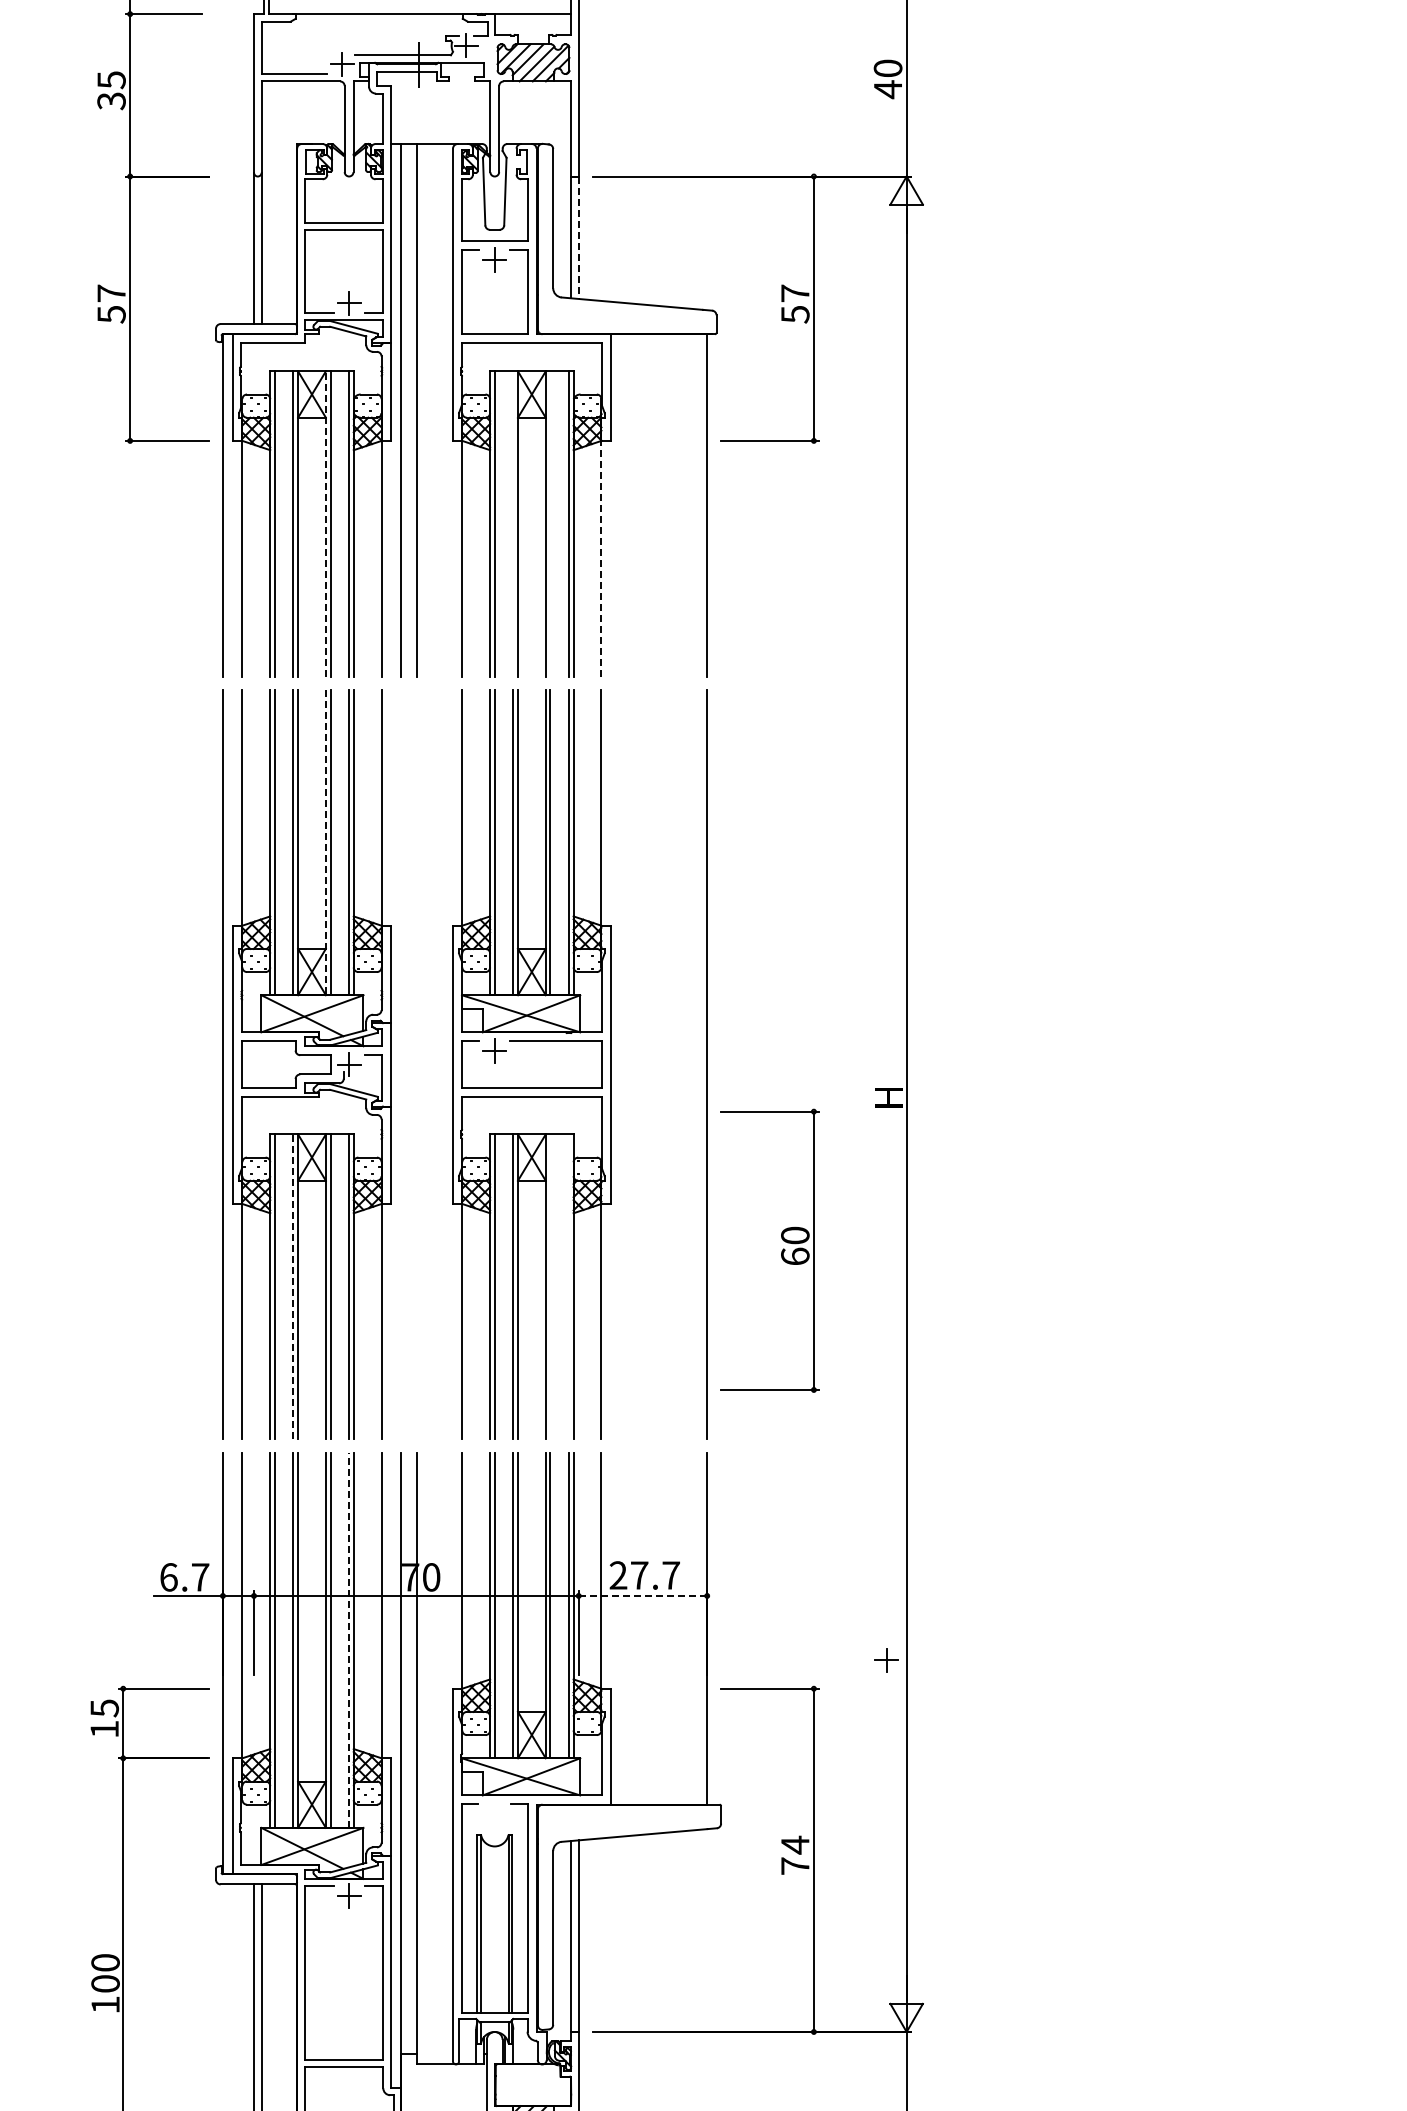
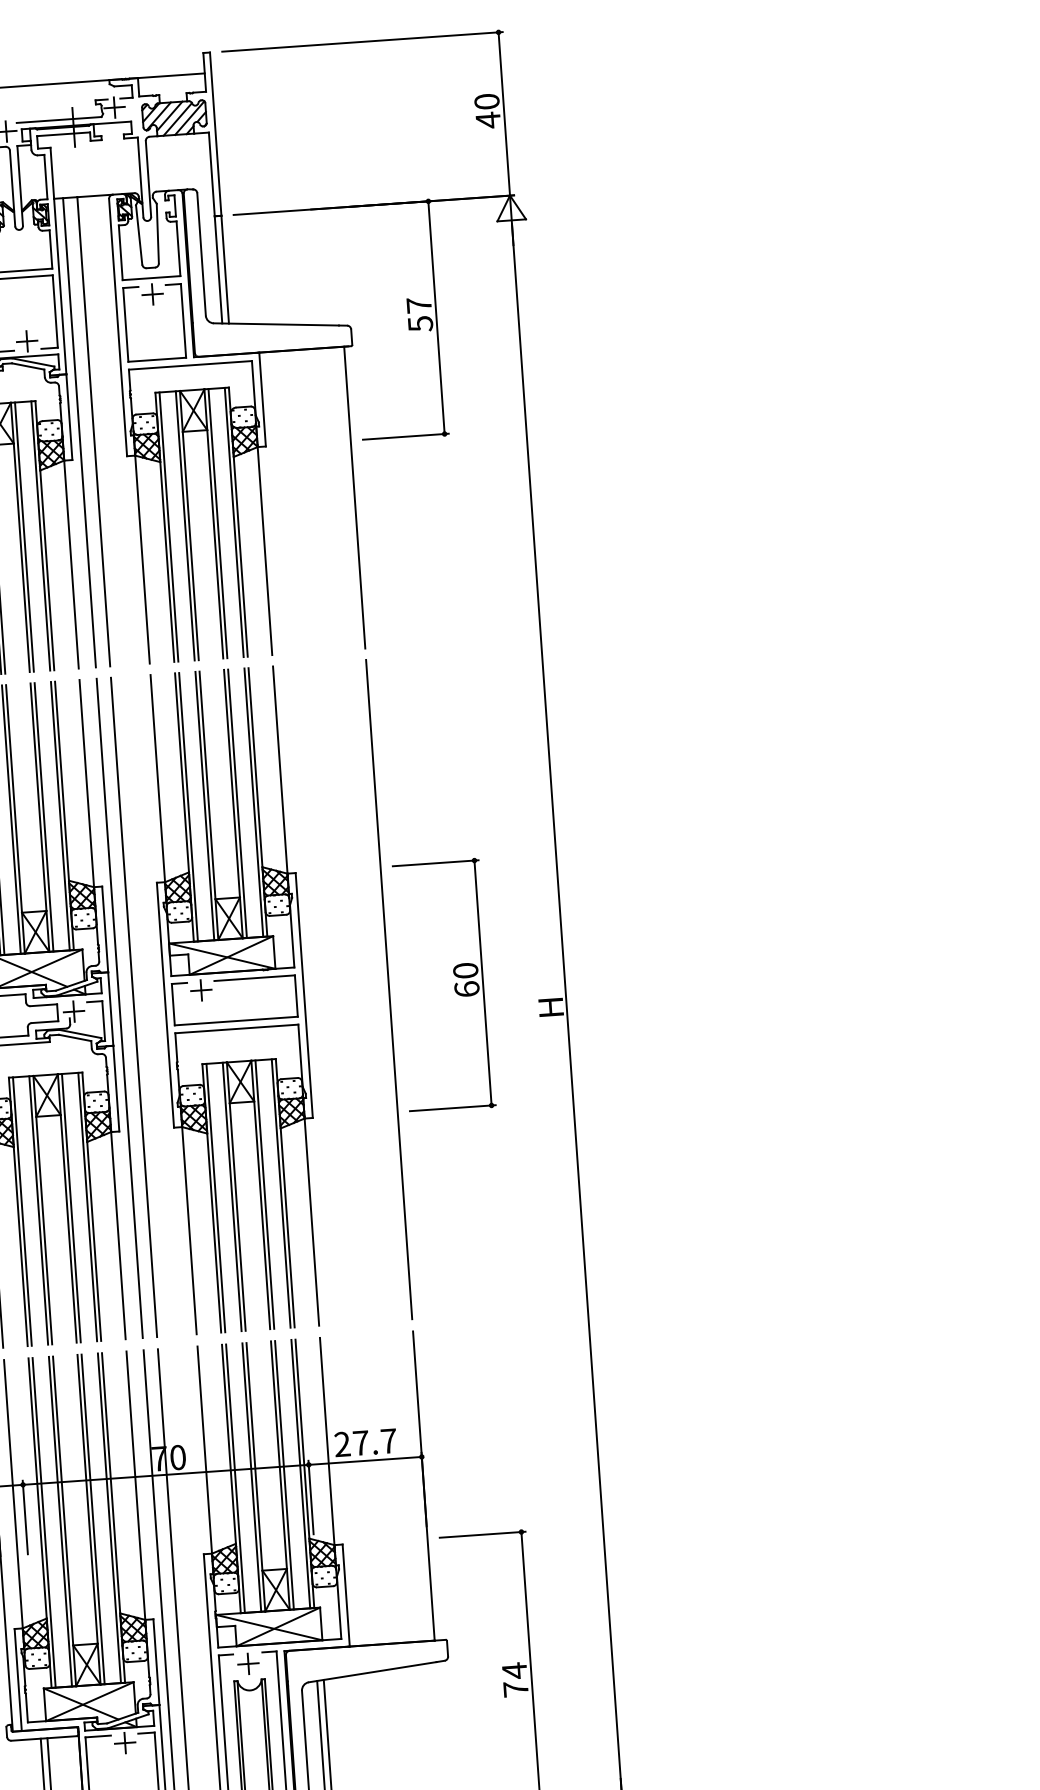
line: (578, 238) -> (225, 270), dashed -> solid
line: (325, 524) -> (20, 537), dashed -> solid
line: (513, 524) -> (185, 526), added
line: (550, 524) -> (218, 523), added
line: (601, 558) -> (264, 550), dashed -> solid
line: (325, 843) -> (39, 818), dashed -> solid
line: (401, 1064) -> (120, 1008), added
line: (416, 1064) -> (133, 1007), added
part: (781, 1251) -> (454, 985), moved
line: (293, 1286) -> (38, 1210), dashed -> solid
line: (550, 1286) -> (264, 1194), added
line: (568, 1286) -> (280, 1193), added
line: (643, 1595) -> (365, 1460), dashed -> solid
line: (349, 1640) -> (109, 1518), dashed -> solid
part: (886, 1660) -> (248, 1664), moved

